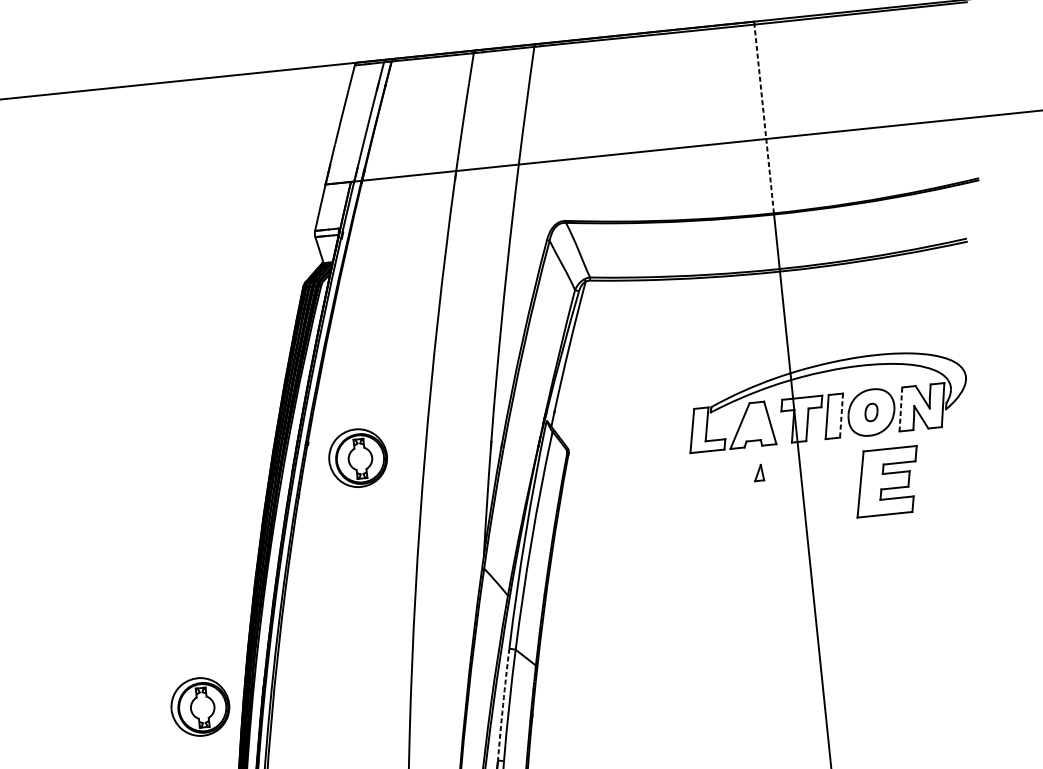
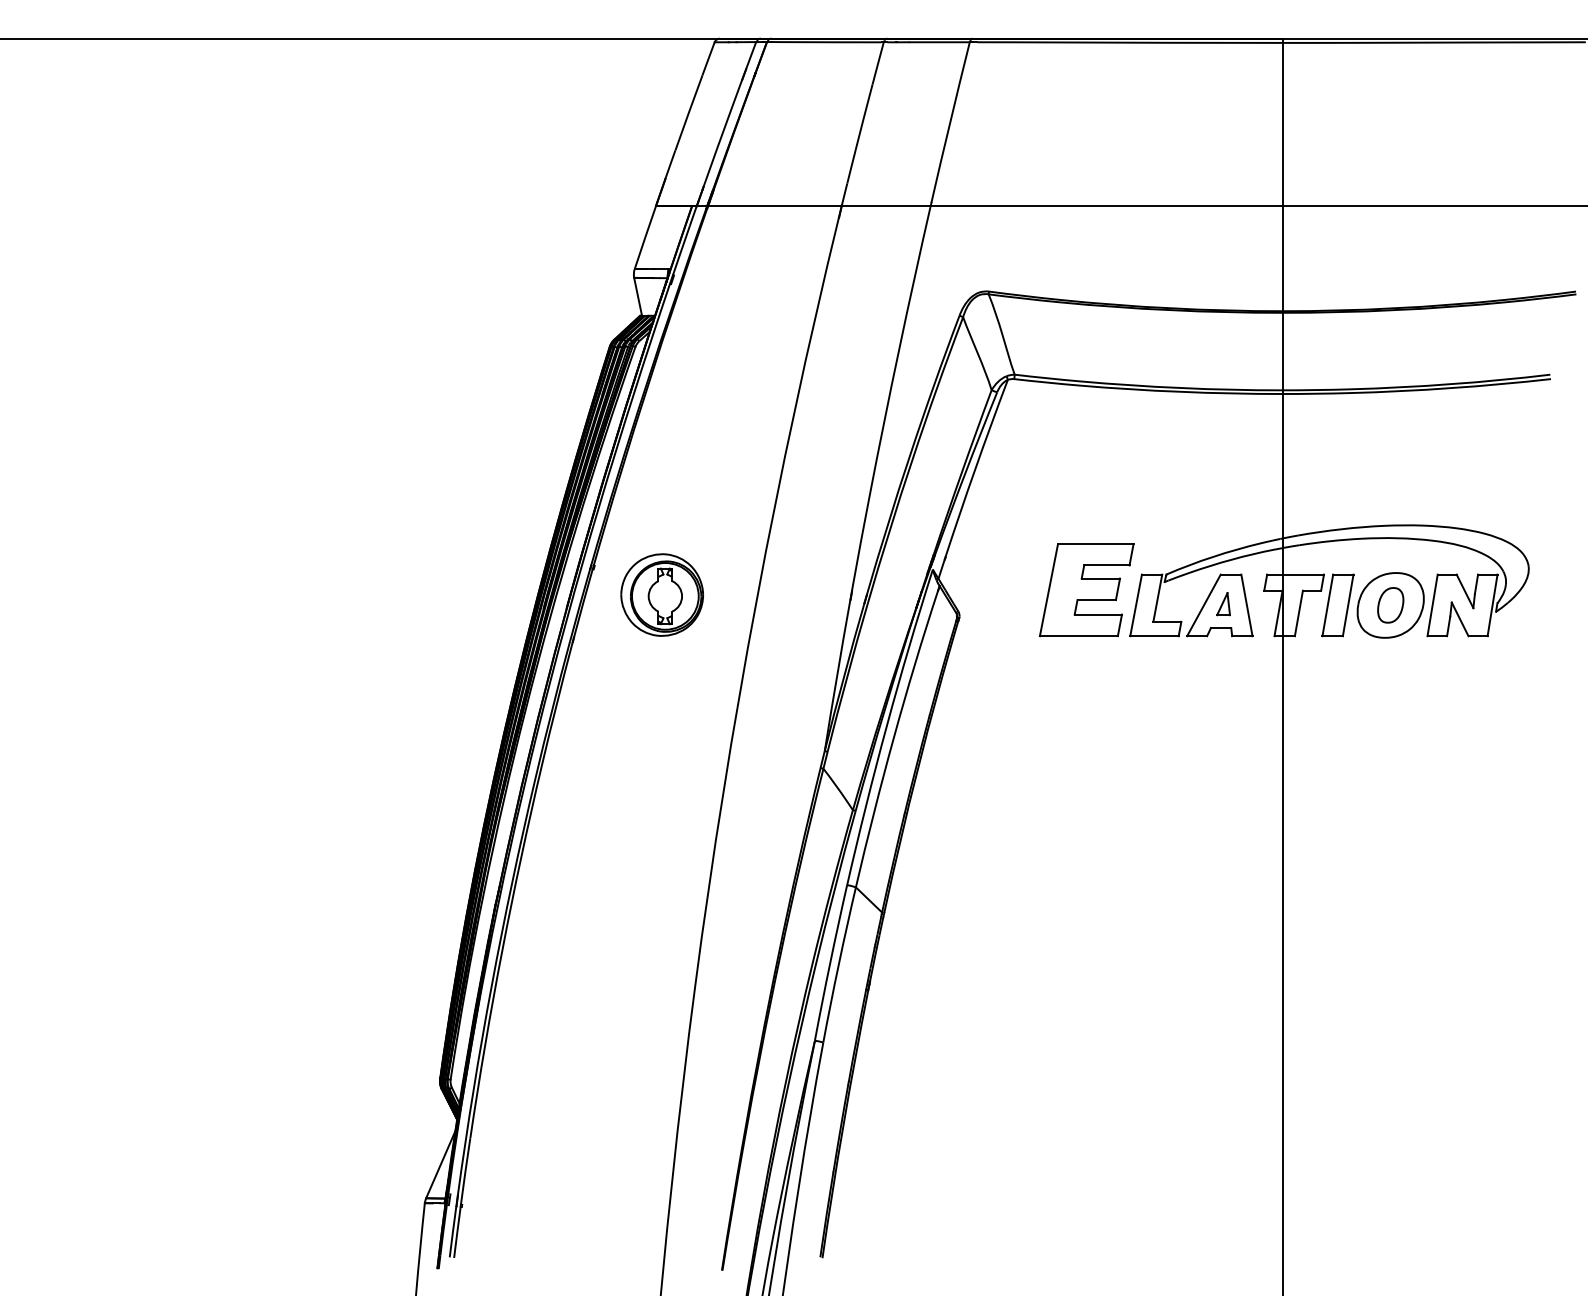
line: (763, 117) -> (1282, 174), dashed -> solid
line: (900, 408) -> (1432, 604), dashed -> solid
part: (871, 412) -> (1390, 605), size x1.43
line: (841, 415) -> (1348, 605), dashed -> solid
part: (758, 473) -> (1223, 604), moved
part: (887, 482) -> (1086, 590), moved
arc: (503, 704) -> (830, 962), dashed -> solid
part: (199, 706) -> (403, 921), removed

